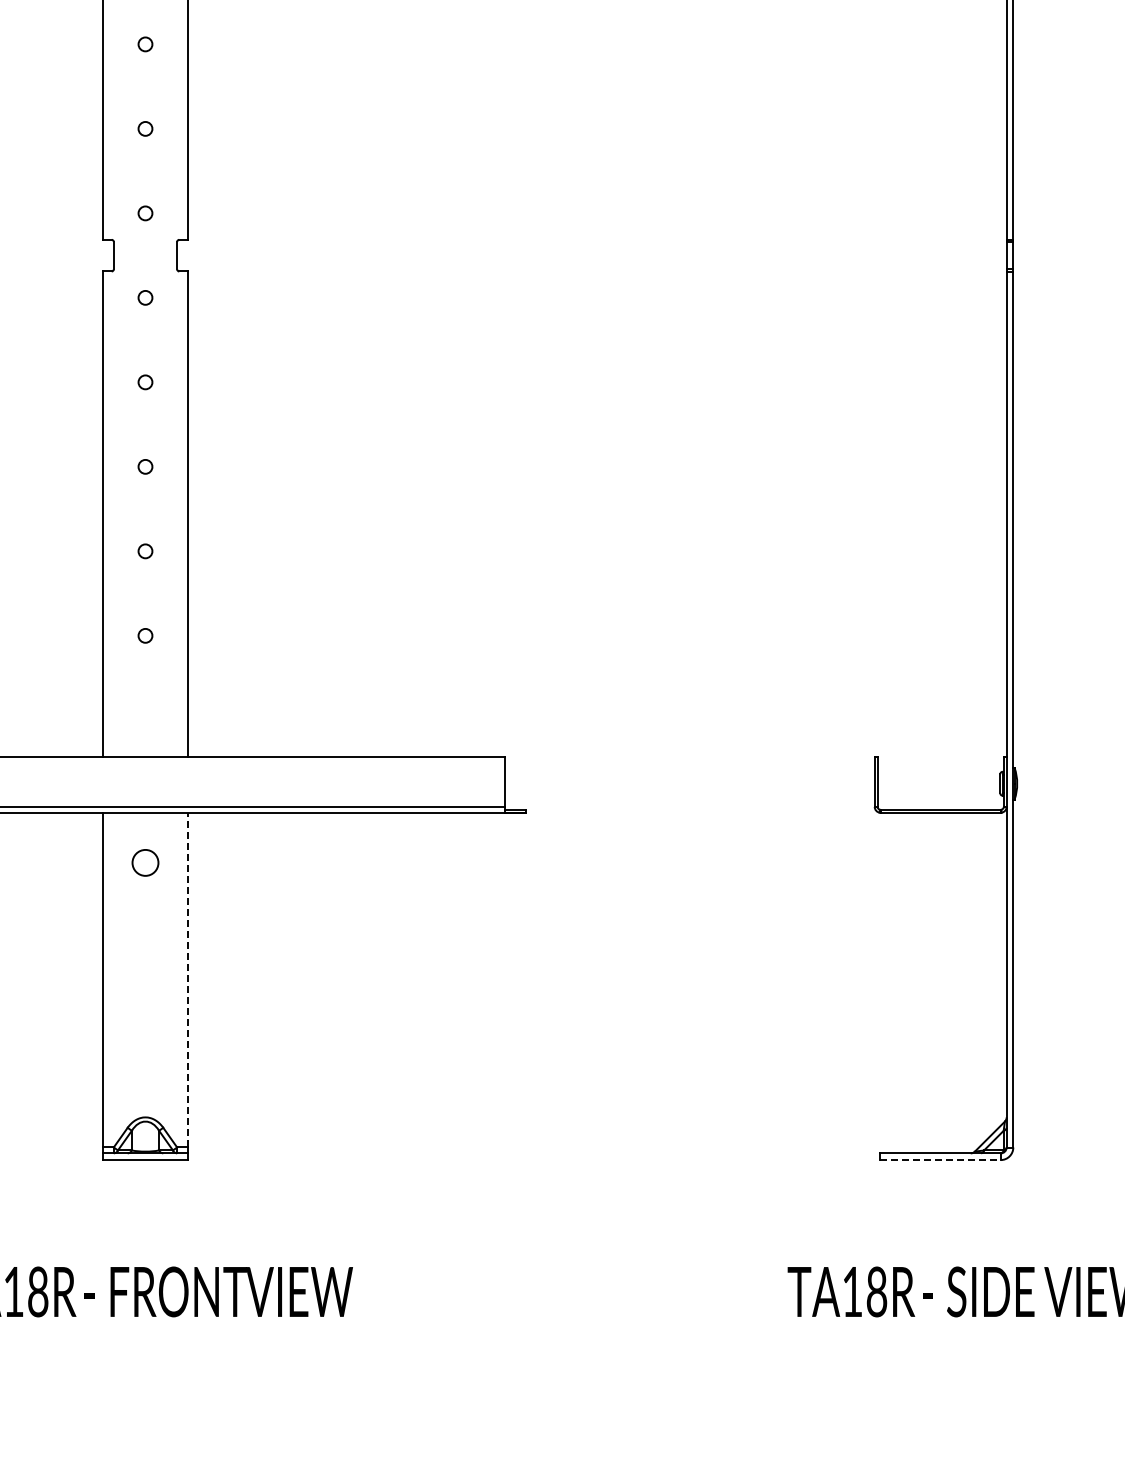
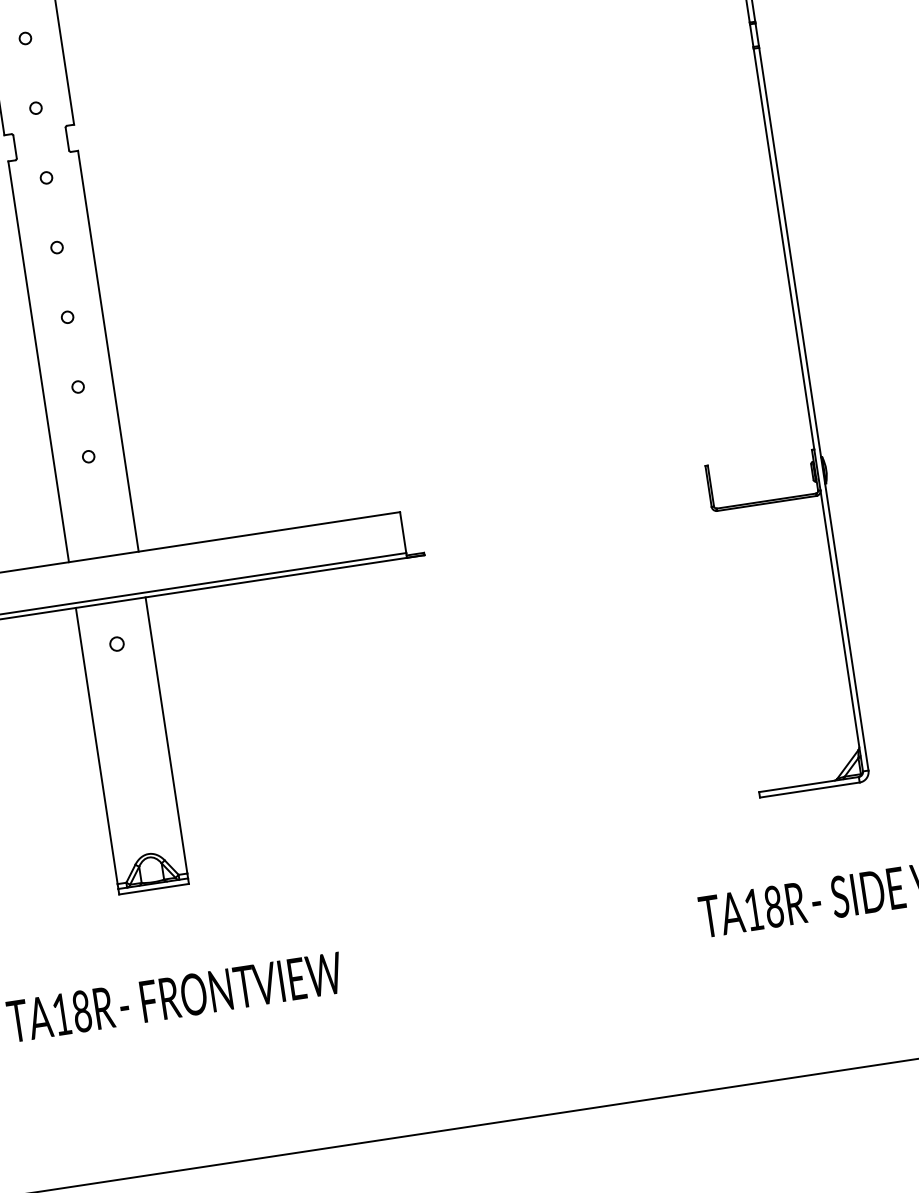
circle: (145, 862) -> (116, 643), size x0.62
line: (187, 979) -> (166, 735), dashed -> solid
line: (940, 1160) -> (810, 790), dashed -> solid

